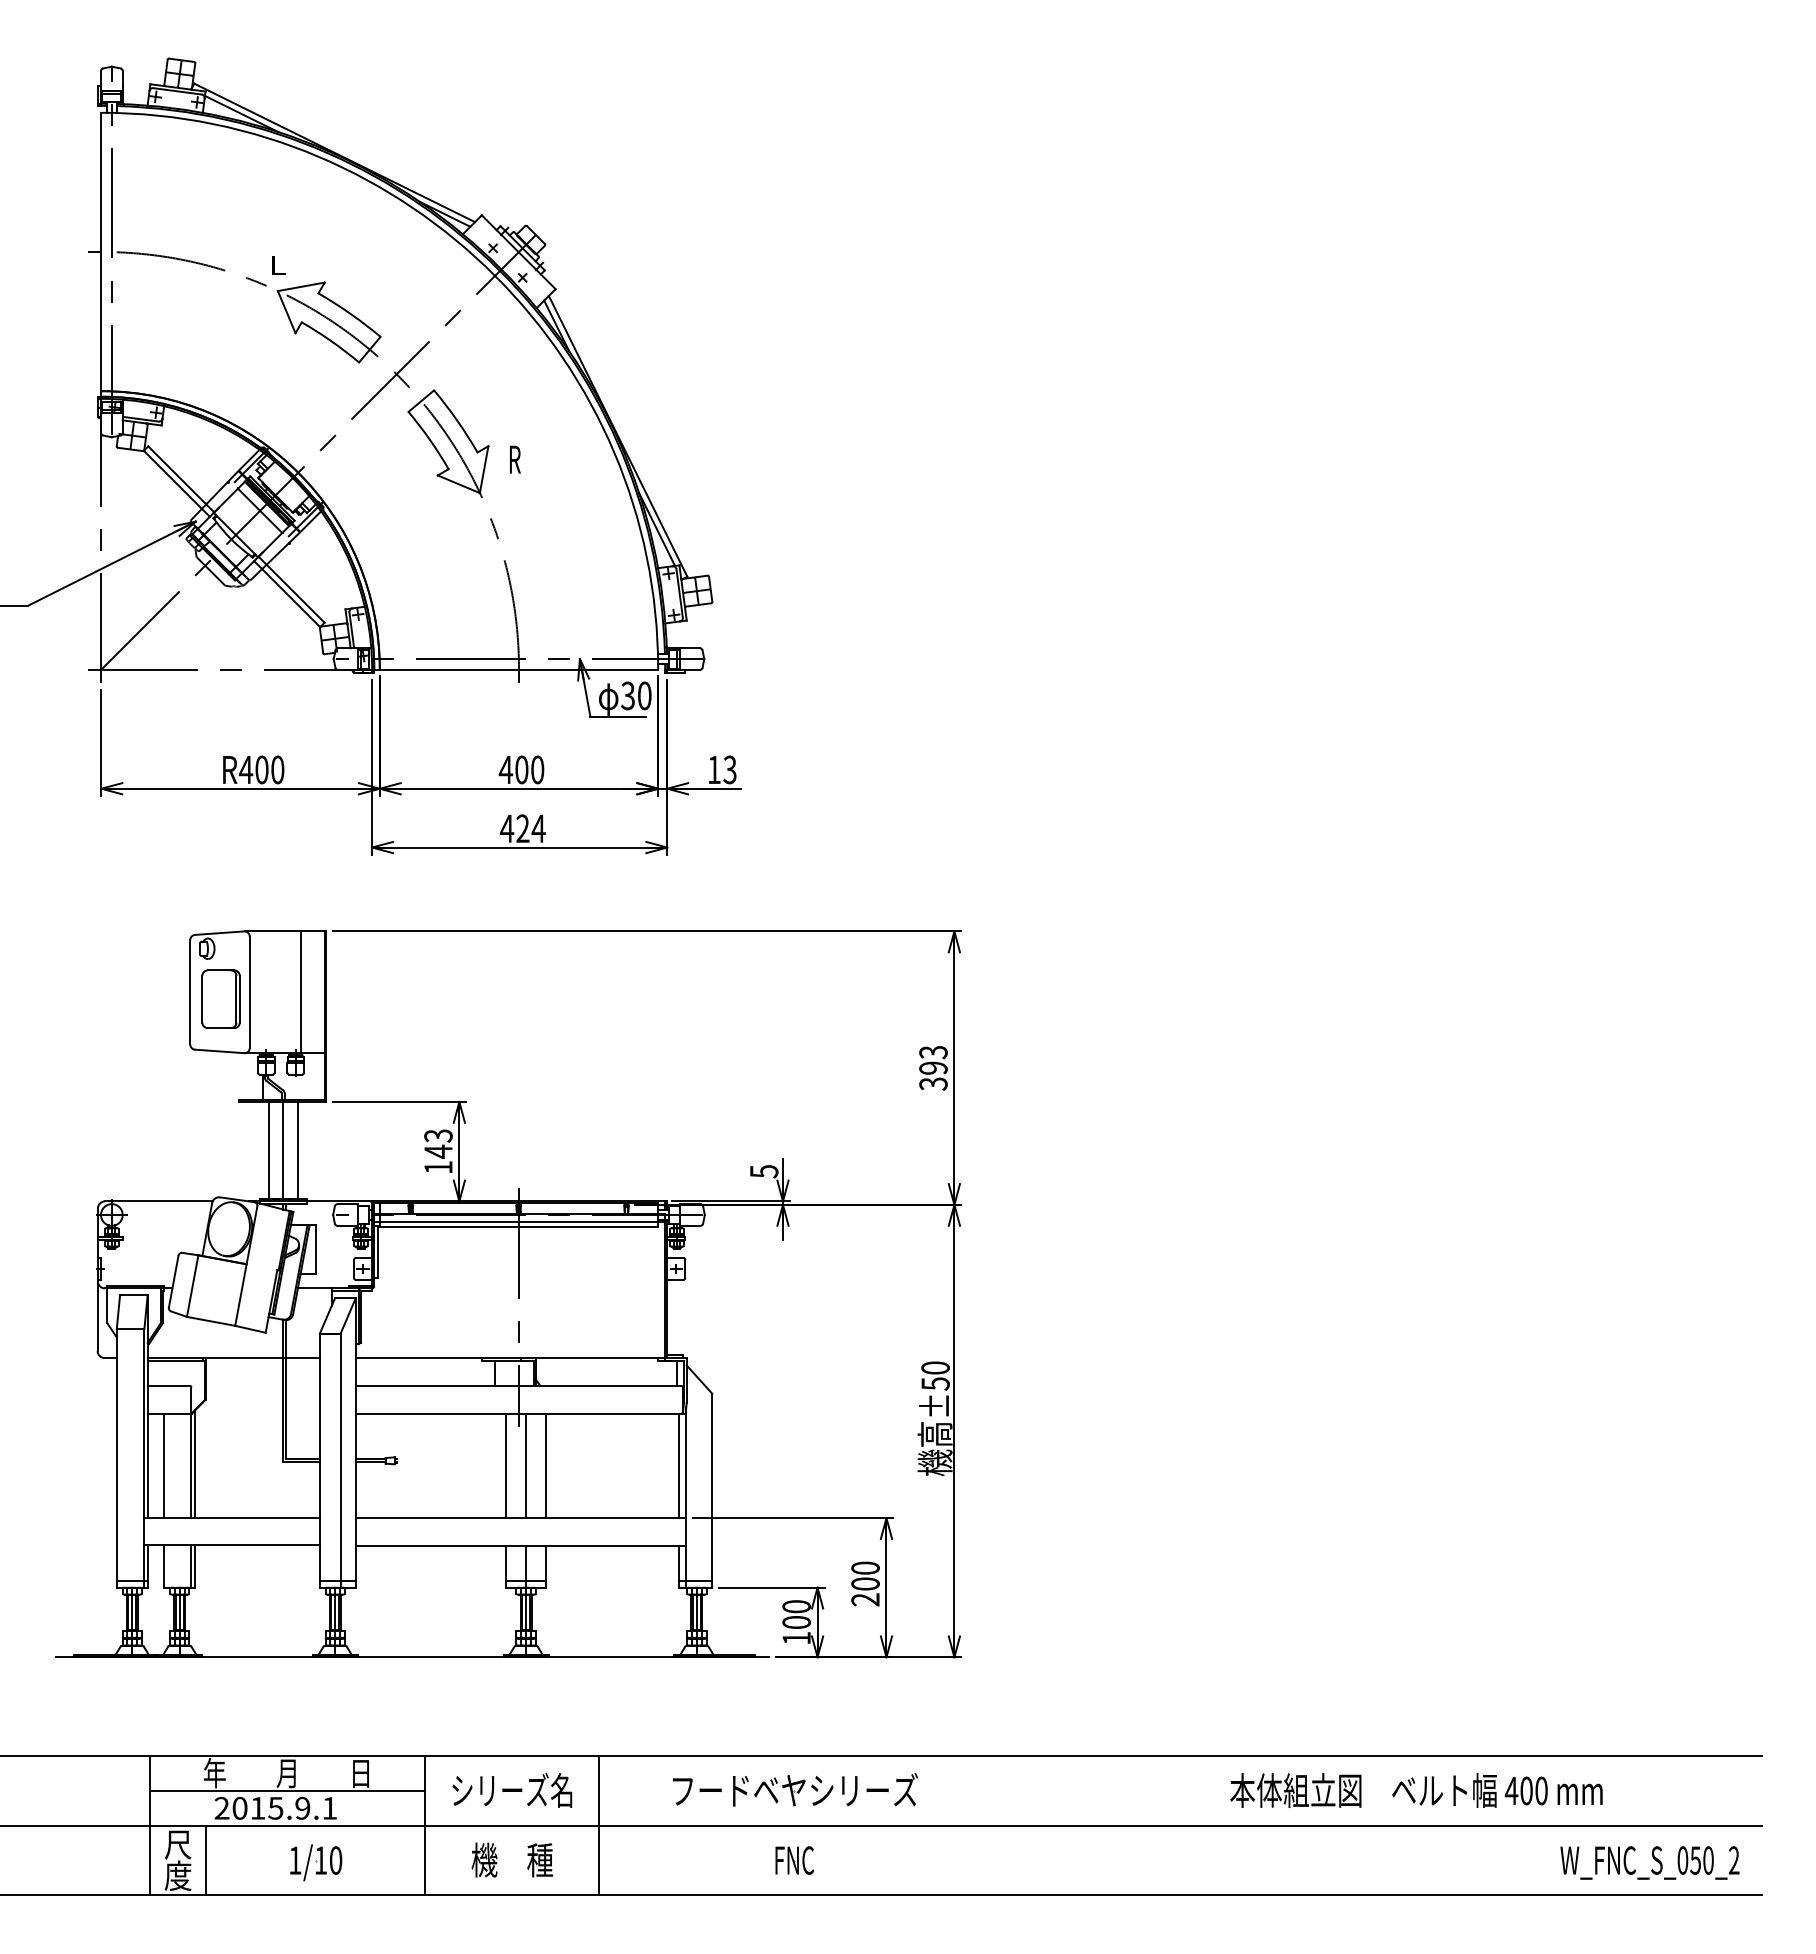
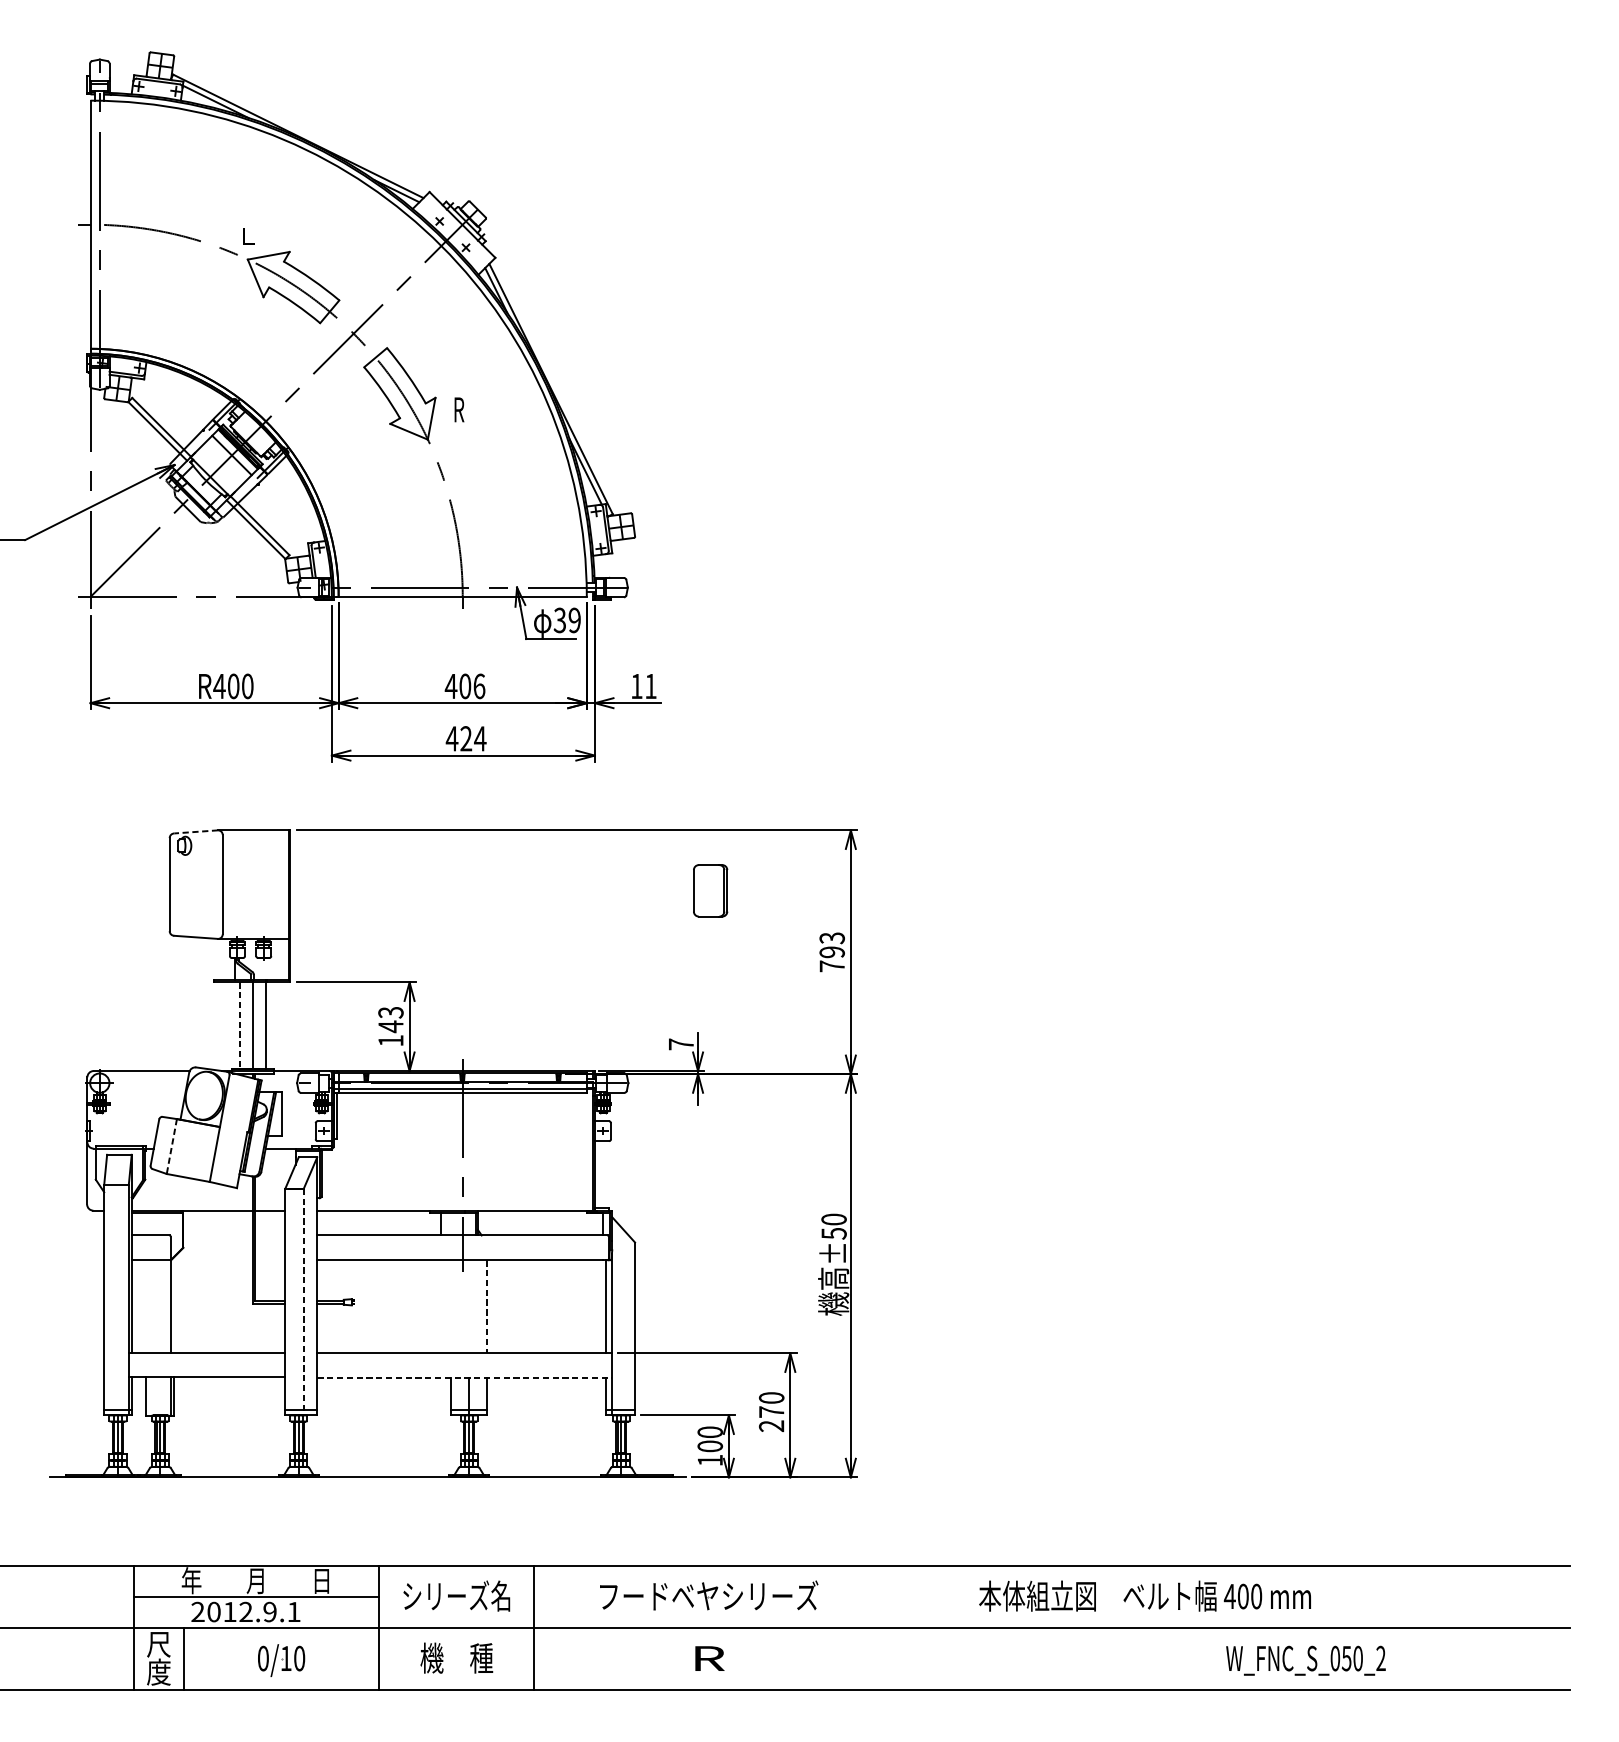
text: (644, 695) -> (574, 620), 30 -> 39
text: (537, 769) -> (479, 686), 400 -> 406
text: (729, 769) -> (650, 686), 13 -> 11
line: (220, 933) -> (196, 832), solid -> dashed
line: (301, 992) -> (268, 884), removed
part: (220, 998) -> (710, 890), moved
text: (933, 1083) -> (832, 965), 393 -> 793
line: (268, 1150) -> (239, 1025), solid -> dashed
text: (764, 1171) -> (681, 1044), 5 -> 7
line: (192, 1286) -> (171, 1146), solid -> dashed
line: (340, 1461) -> (303, 1302), solid -> dashed
line: (195, 1464) -> (174, 1305), removed
line: (164, 1465) -> (146, 1306), removed
line: (506, 1465) -> (451, 1306), removed
line: (526, 1465) -> (469, 1306), removed
line: (545, 1466) -> (486, 1307), solid -> dashed
line: (521, 1545) -> (464, 1377), solid -> dashed
text: (865, 1583) -> (771, 1411), 200 -> 270
text: (1416, 1790) -> (1145, 1596), moved
text: (275, 1807) -> (245, 1611), 2015.9.1 -> 2012.9.1
text: (295, 1860) -> (263, 1658), 1/10 -> 0/10
text: (794, 1860) -> (708, 1658), FNC -> R
text: (1649, 1862) -> (1305, 1660), moved

